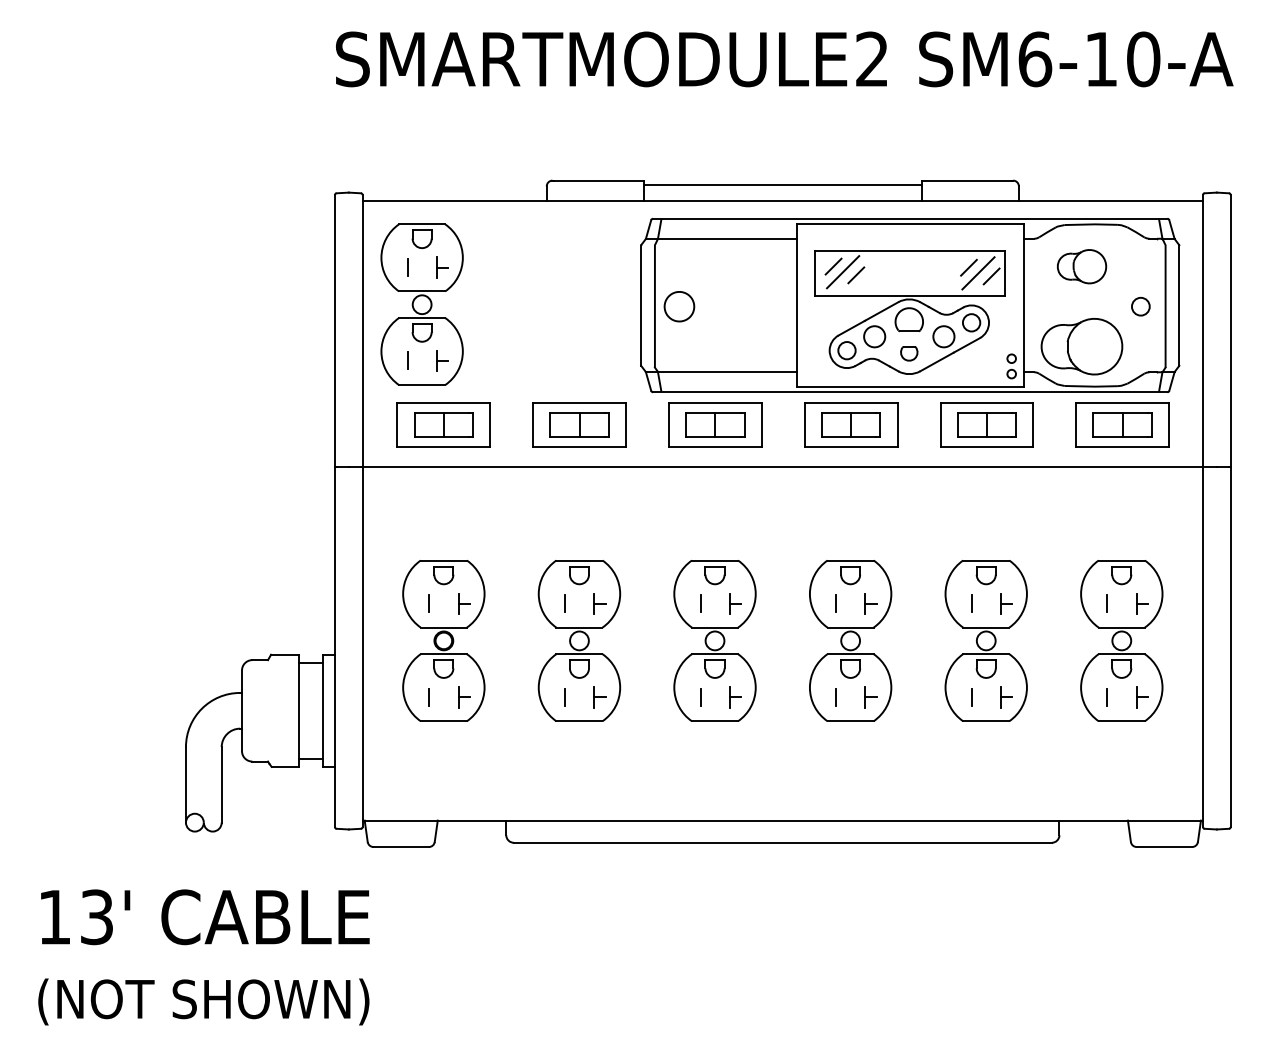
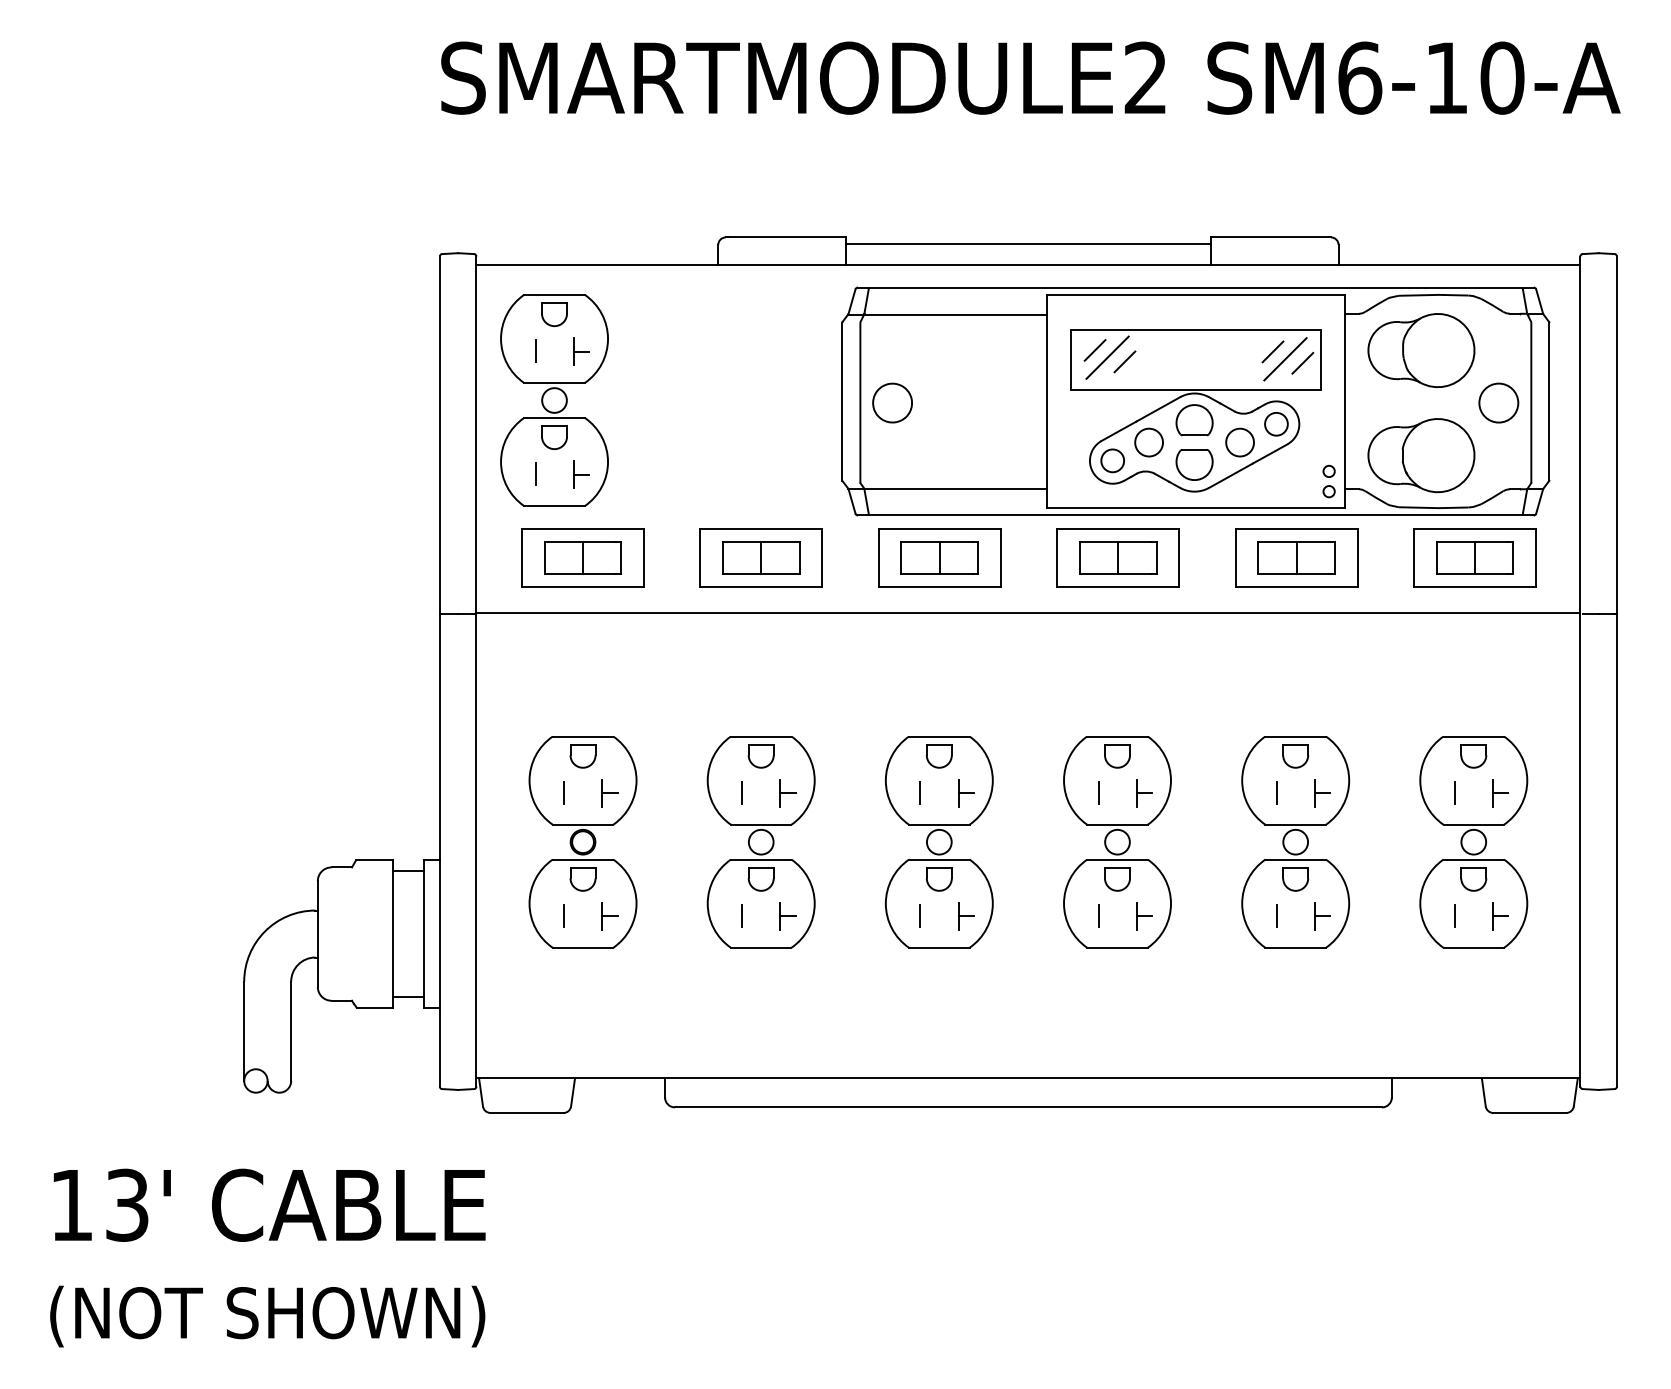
part: (1082, 266) -> (1421, 350), size x1.67
circle: (1140, 306) -> (1498, 402), size x1.67
part: (909, 353) -> (1194, 464), size x1.67

